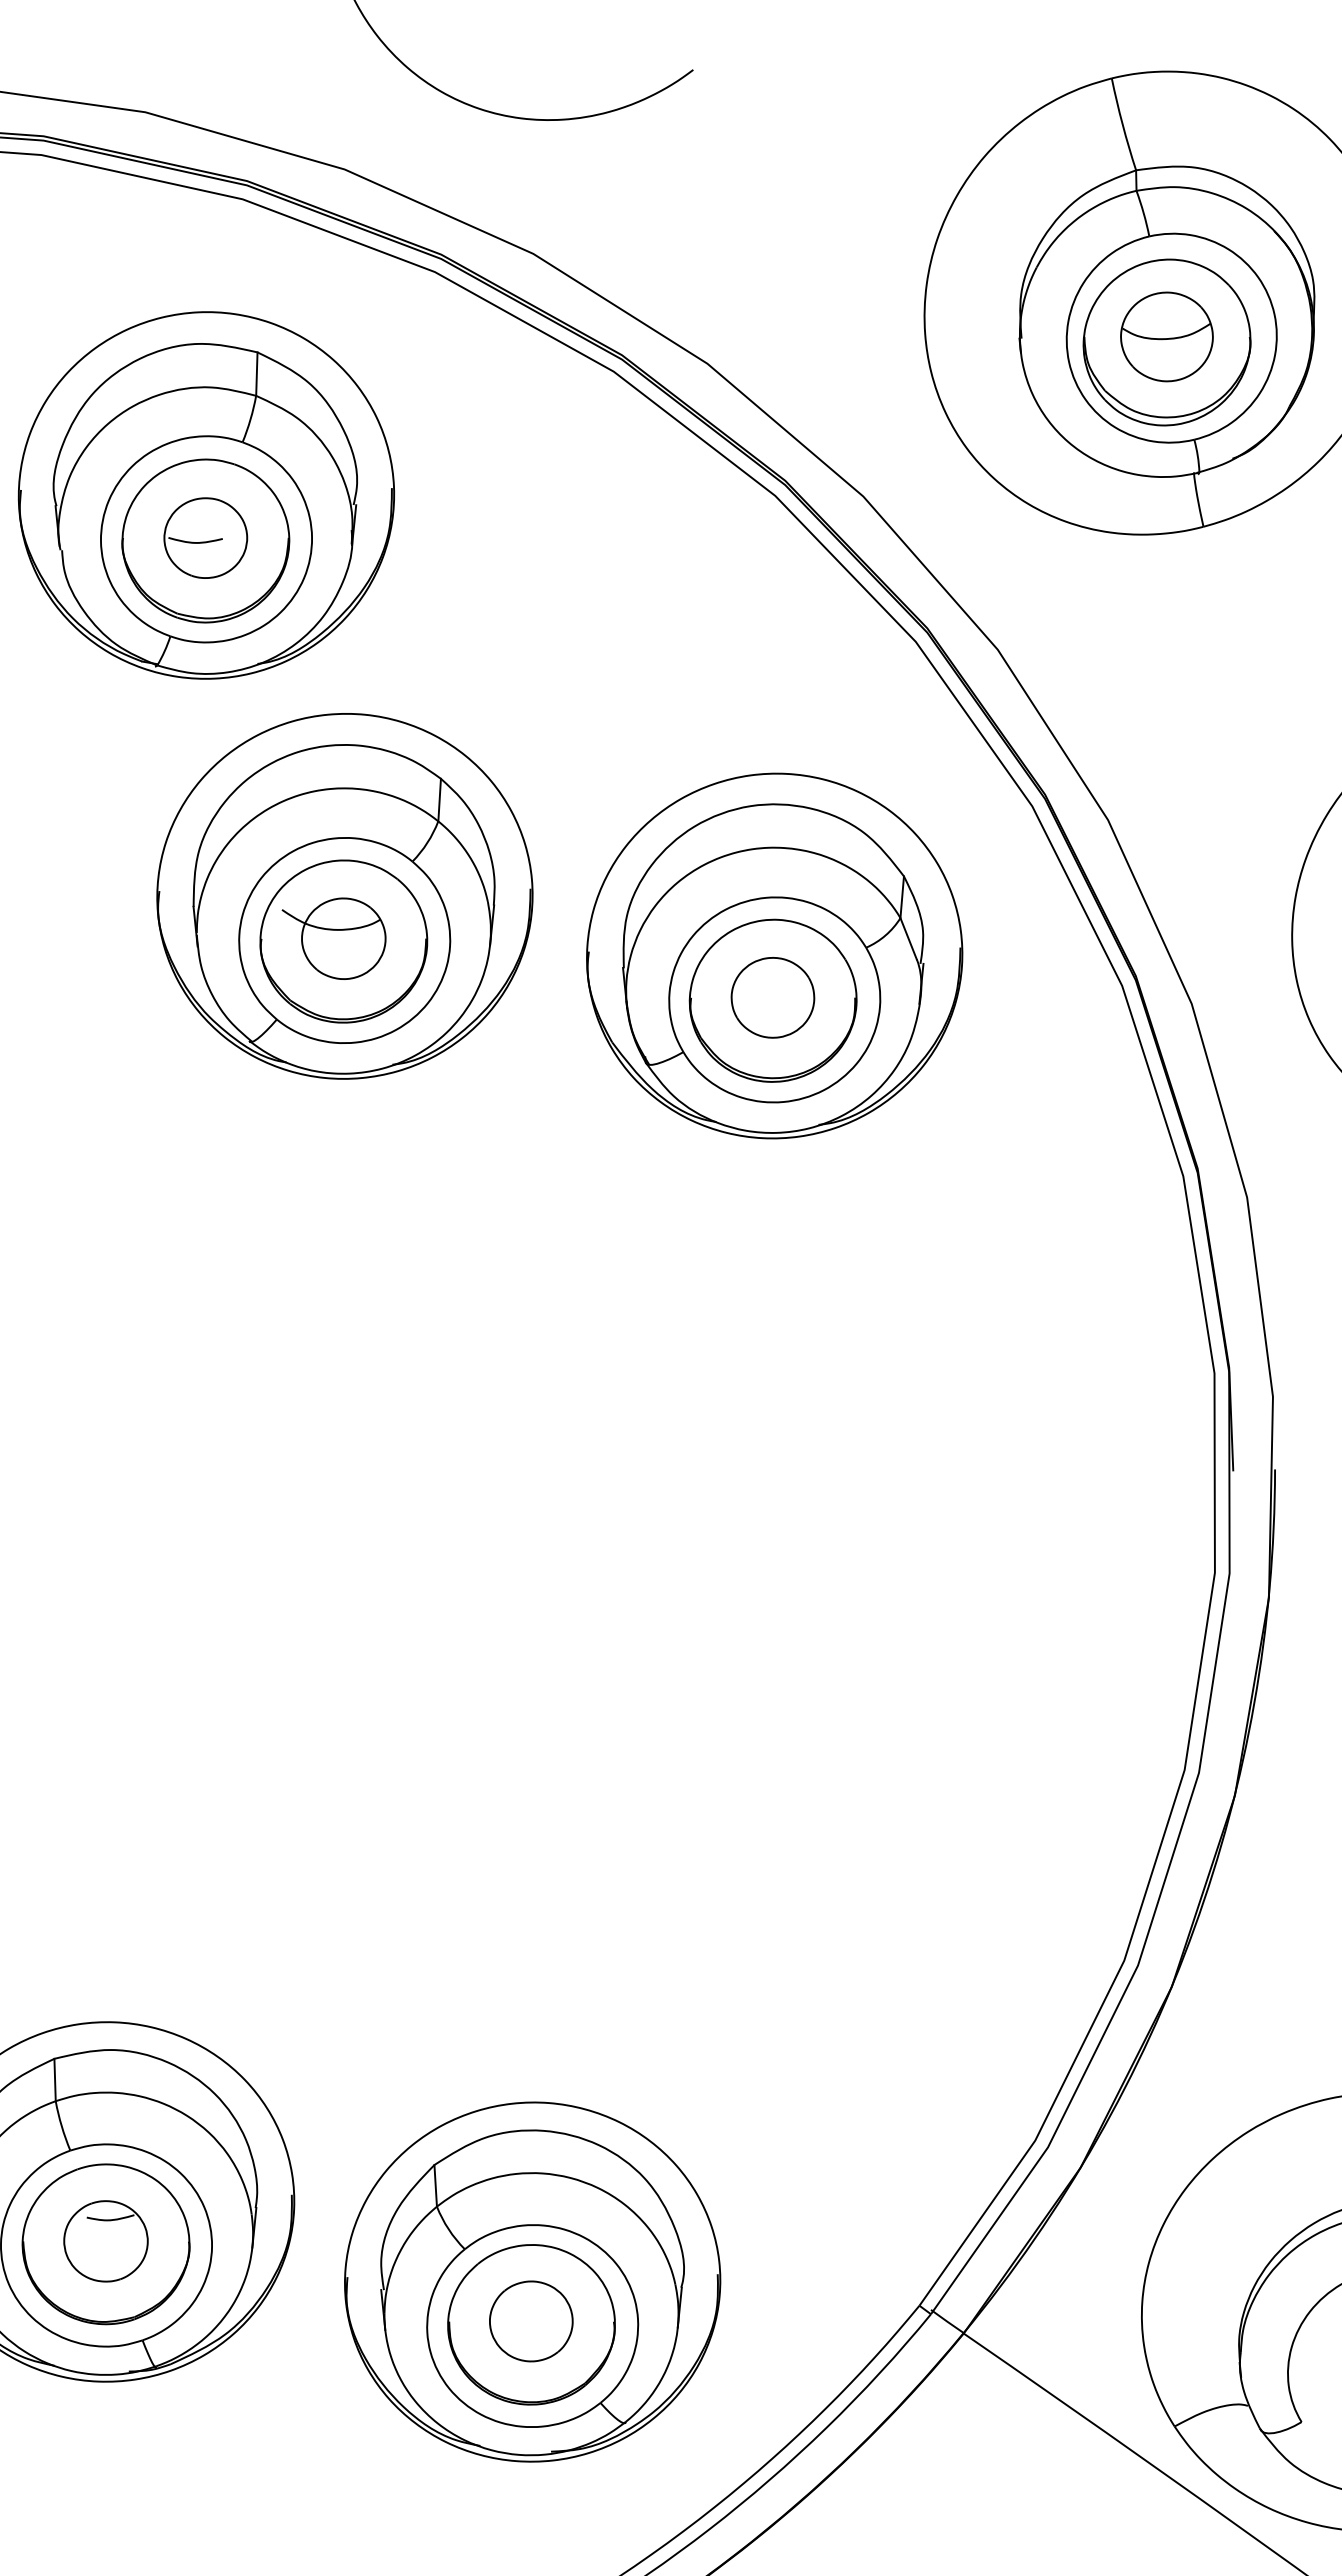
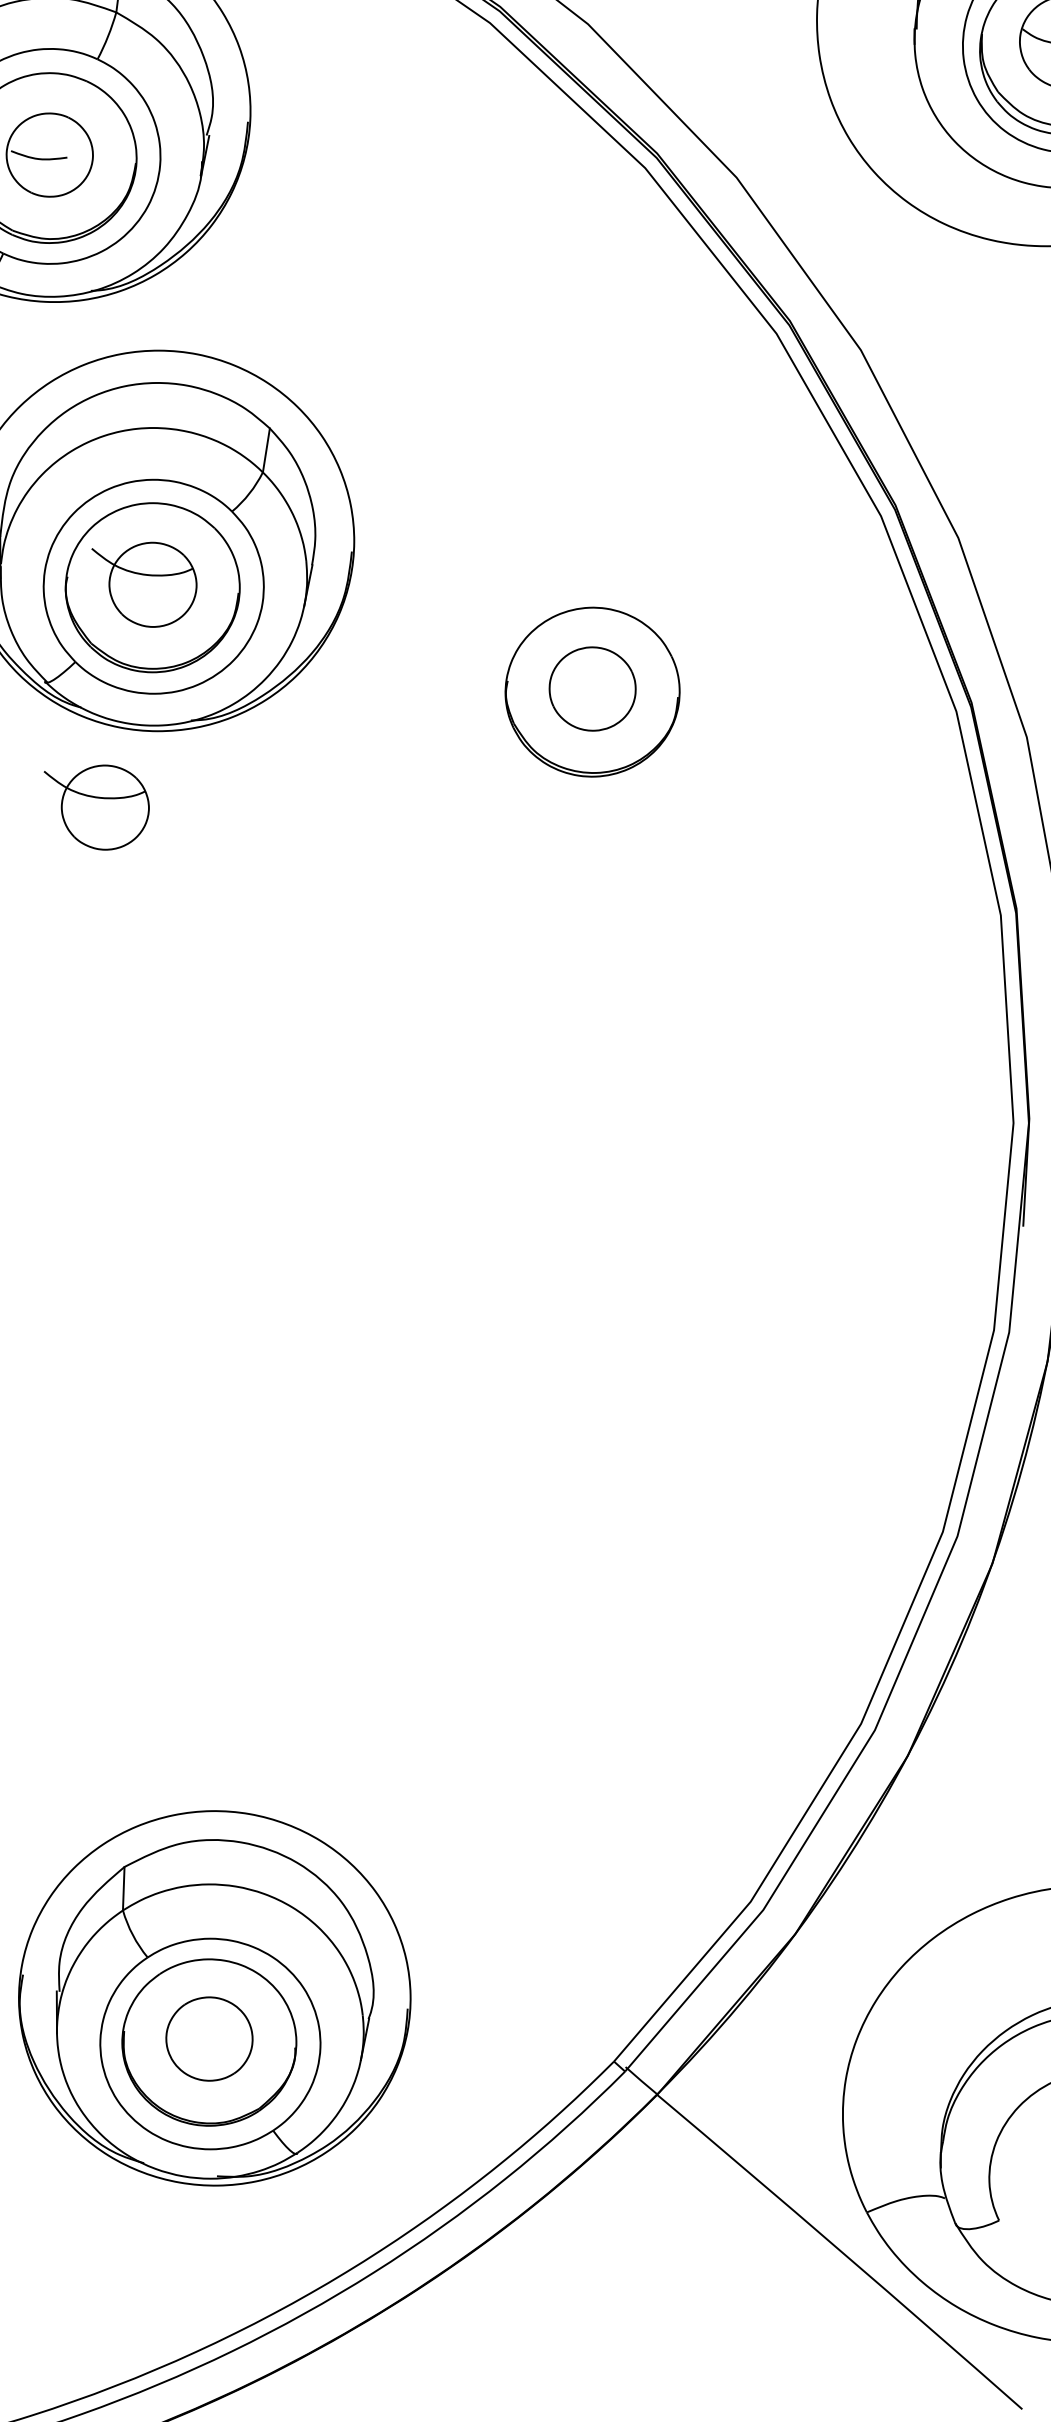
part: (774, 955) -> (598, 645), removed
part: (308, 1155) -> (94, 806), added

